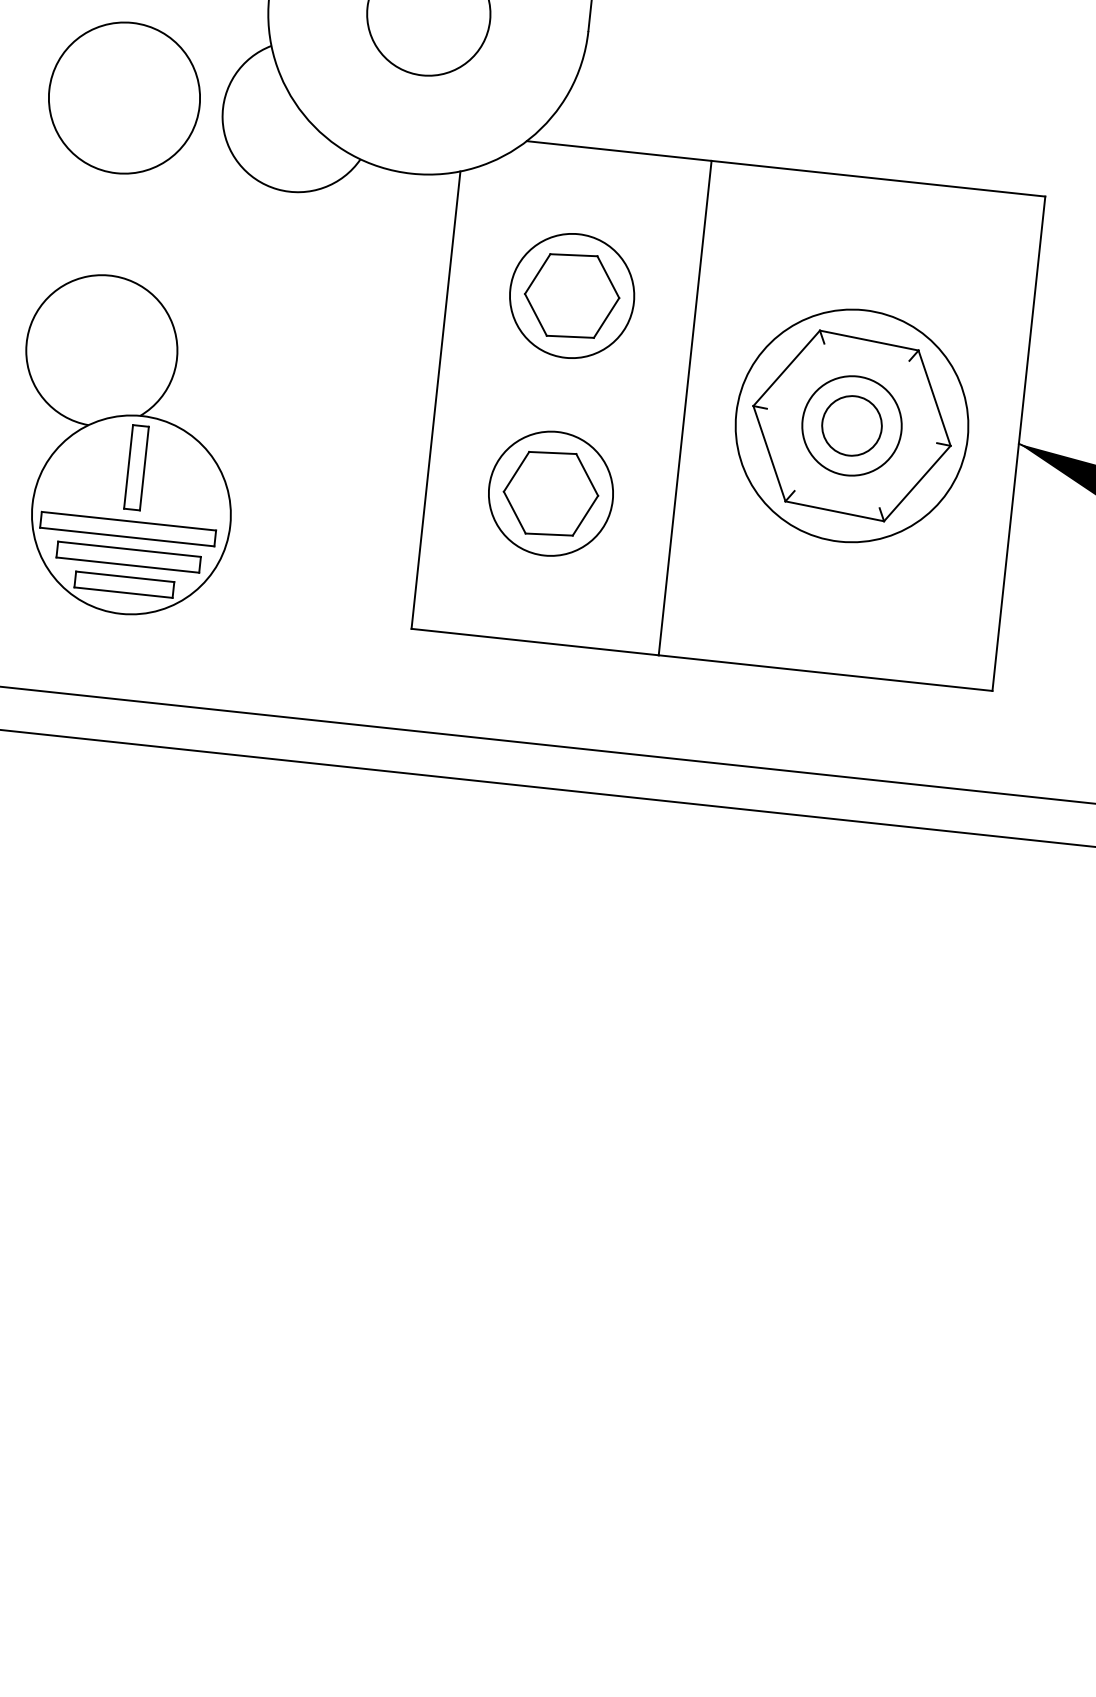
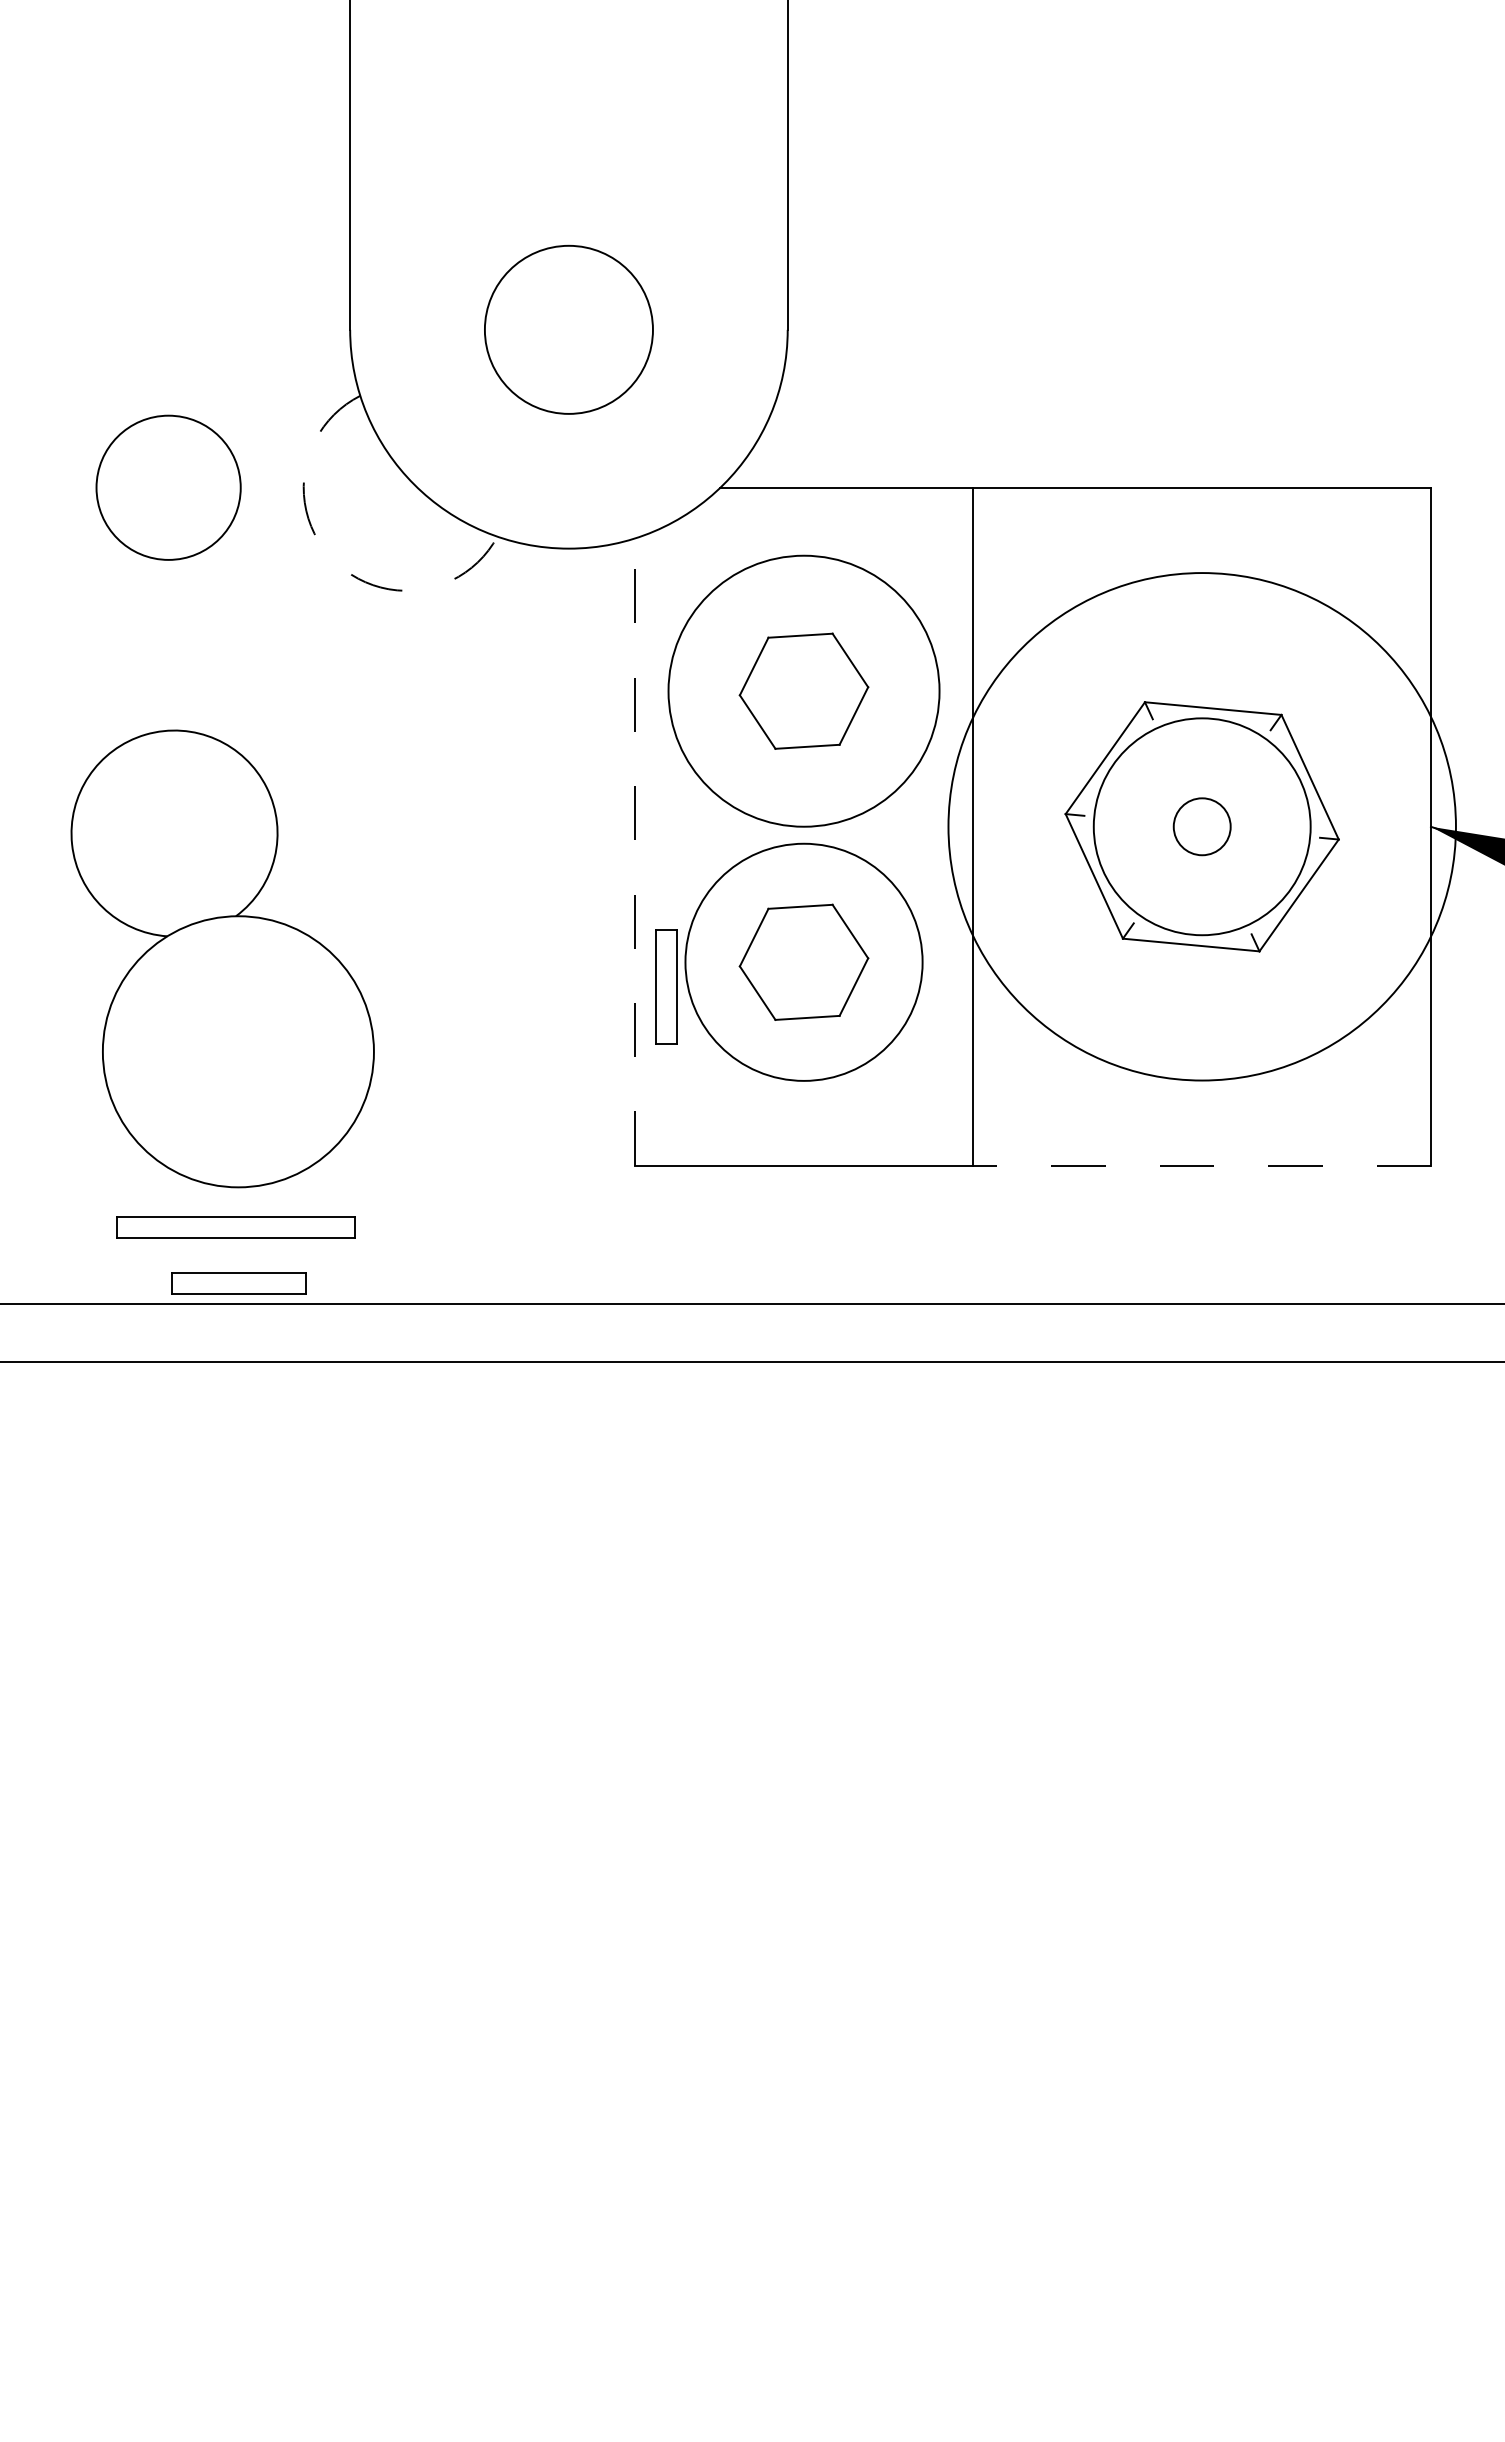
circle: (124, 97) -> (168, 487), size x0.7
arc: (238, 163) -> (332, 559), solid -> dashed
circle: (571, 295) -> (803, 690), size x1.6
line: (435, 400) -> (634, 852), solid -> dashed
circle: (851, 425) -> (1201, 826), size x0.7
circle: (851, 425) -> (1201, 826), size x1.6
circle: (852, 425) -> (1202, 826), size x1.6
part: (136, 467) -> (666, 986), moved
circle: (550, 493) -> (803, 962), size x1.4
part: (127, 529) -> (235, 1227), moved
part: (128, 557) -> (240, 1109), removed
part: (124, 584) -> (238, 1283), moved
line: (825, 673) -> (1202, 1165), solid -> dashed

